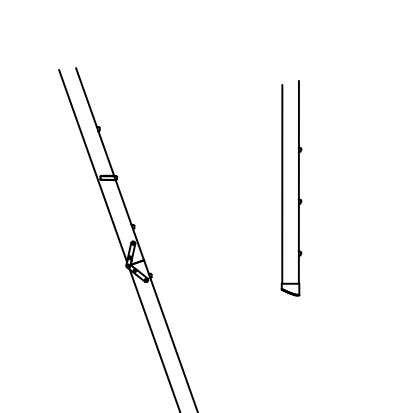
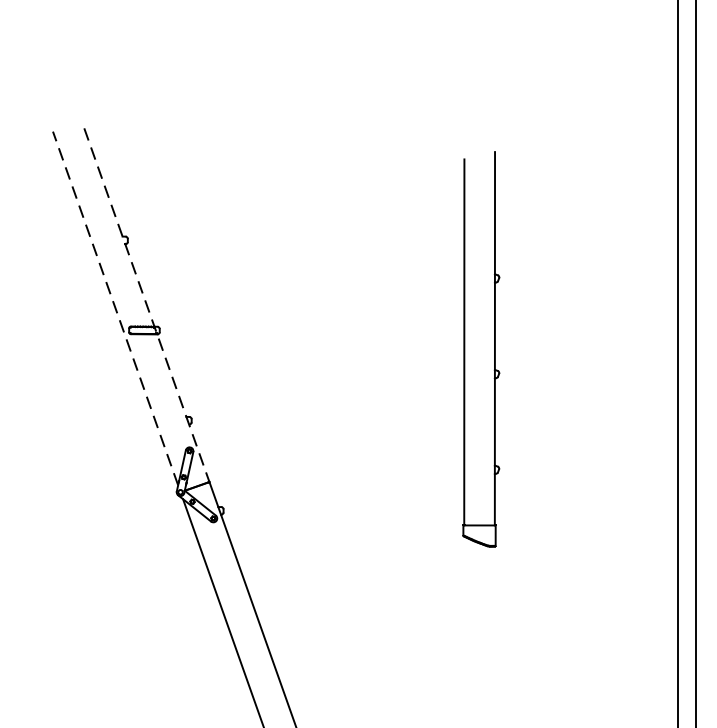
line: (110, 164) -> (147, 305), solid -> dashed
line: (93, 166) -> (116, 309), solid -> dashed

